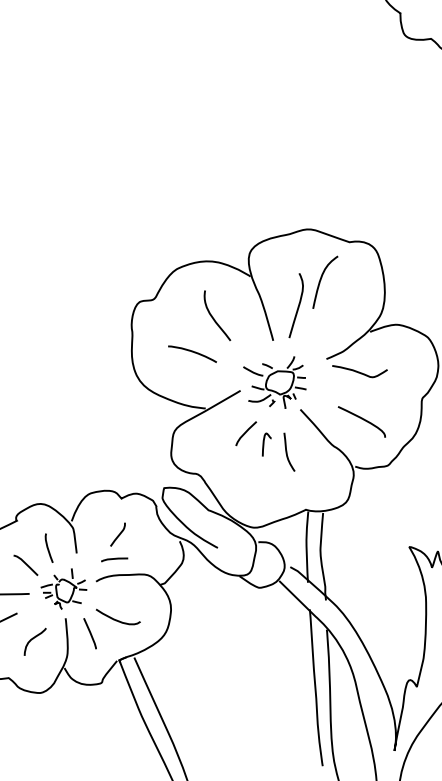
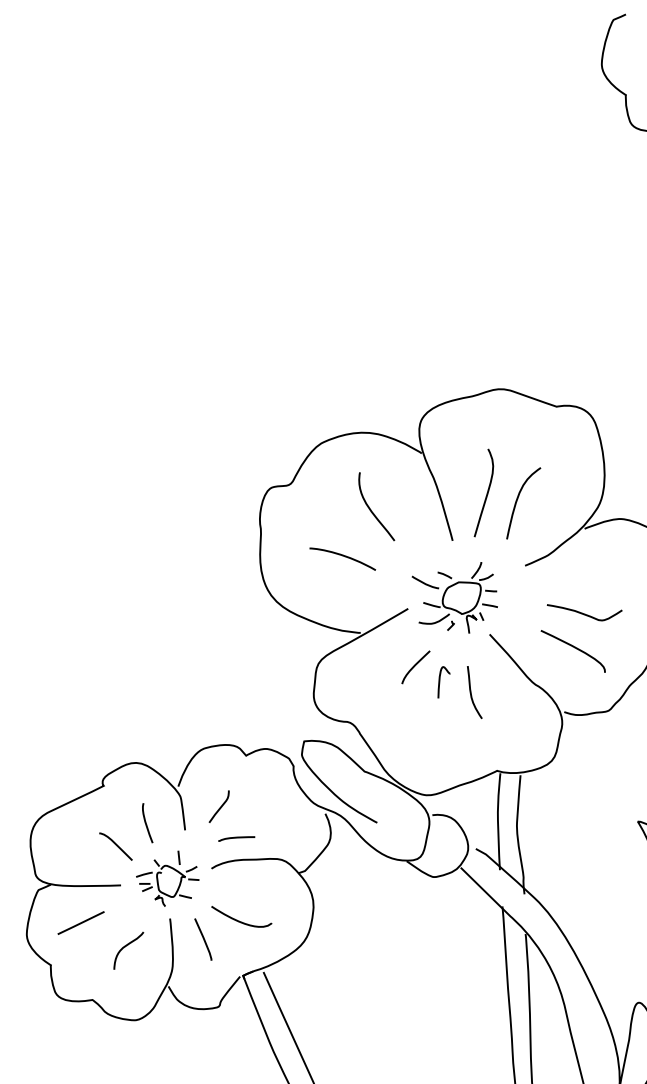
curve: (320, 281) -> (517, 501), moved
curve: (359, 372) -> (584, 613), moved
curve: (118, 535) -> (219, 807), moved

